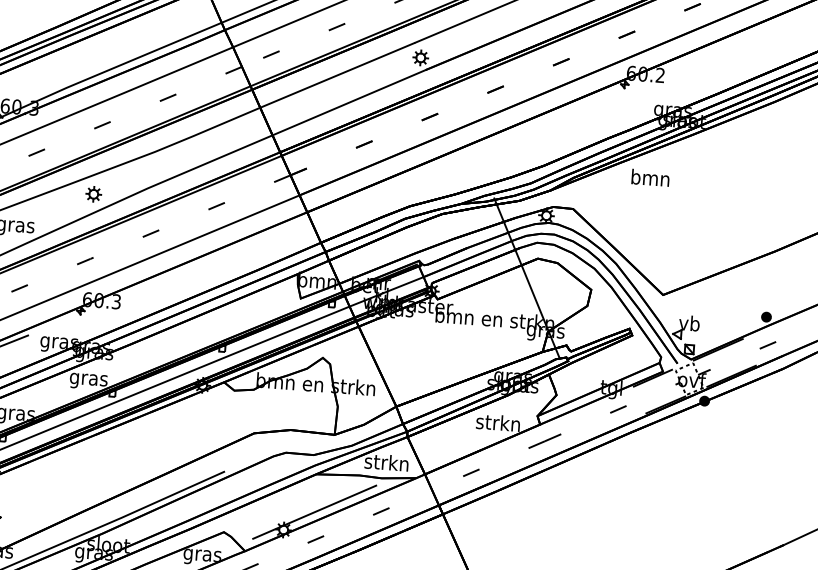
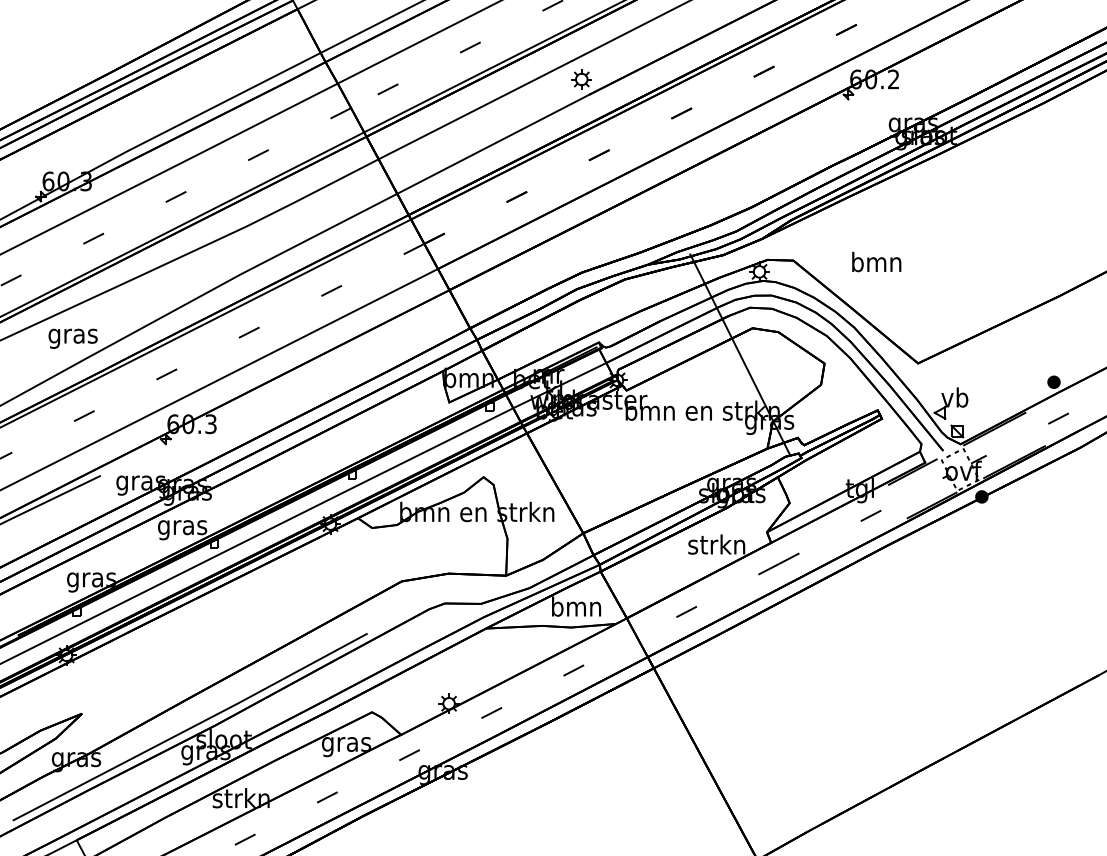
text: (650, 177) -> (876, 261), moved
part: (93, 194) -> (171, 287), removed
text: (386, 462) -> (575, 606), strkn -> bmn
line: (314, 511) -> (487, 677), removed

